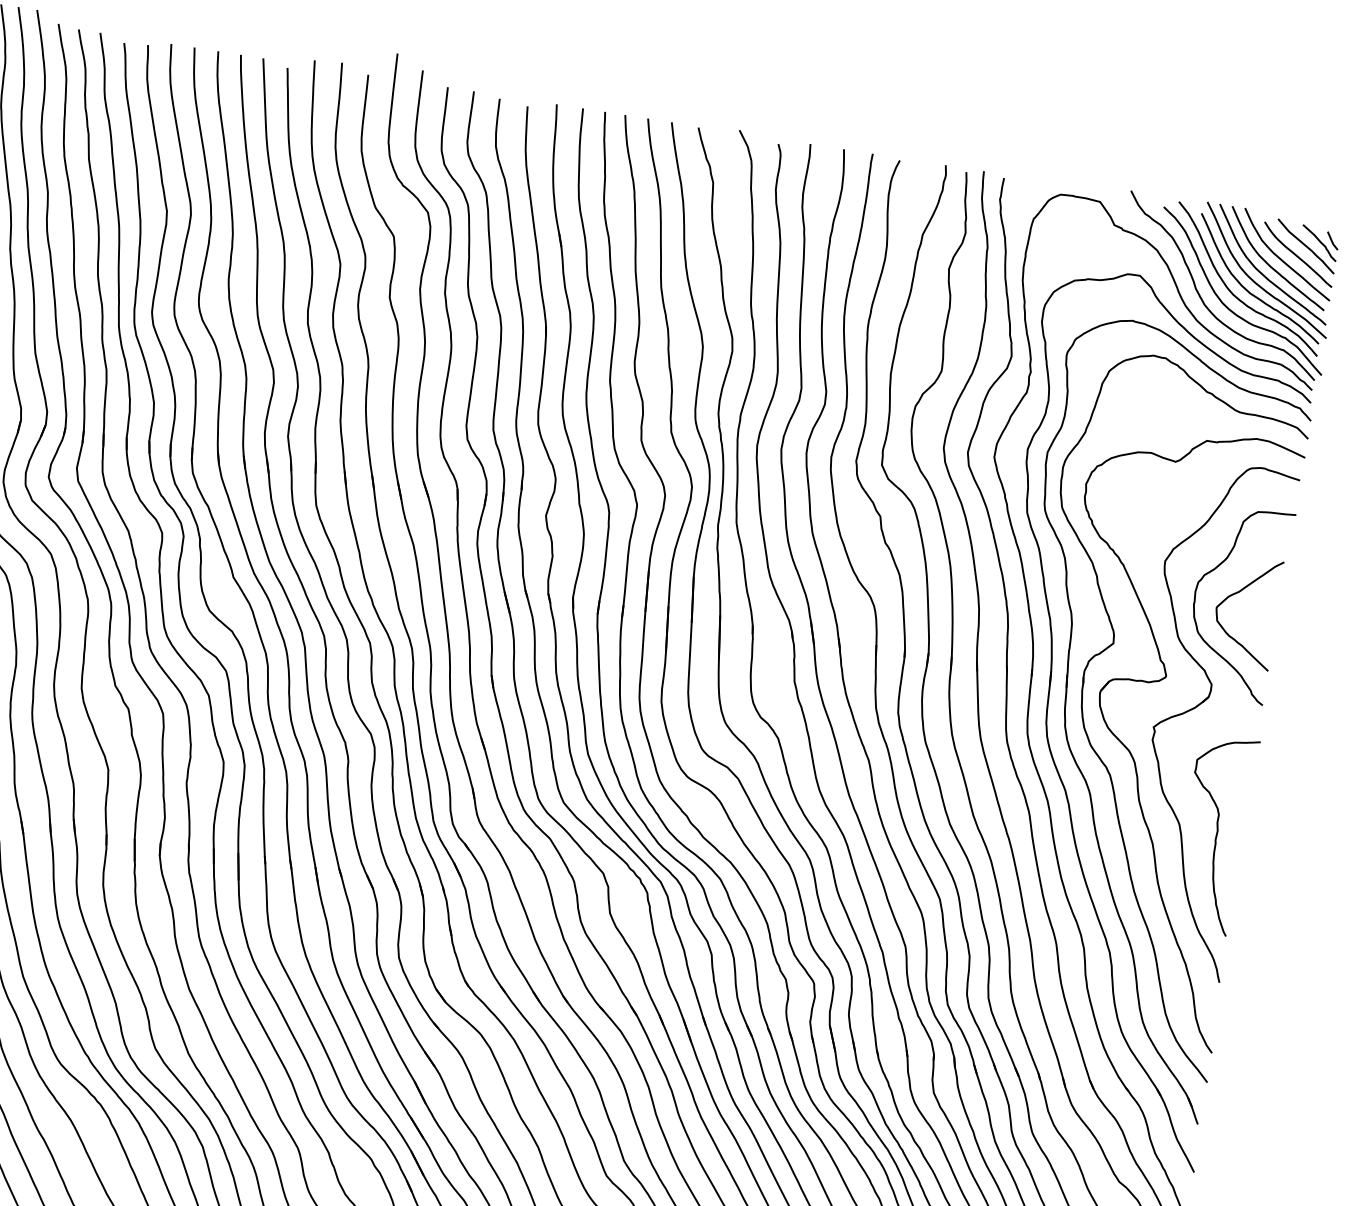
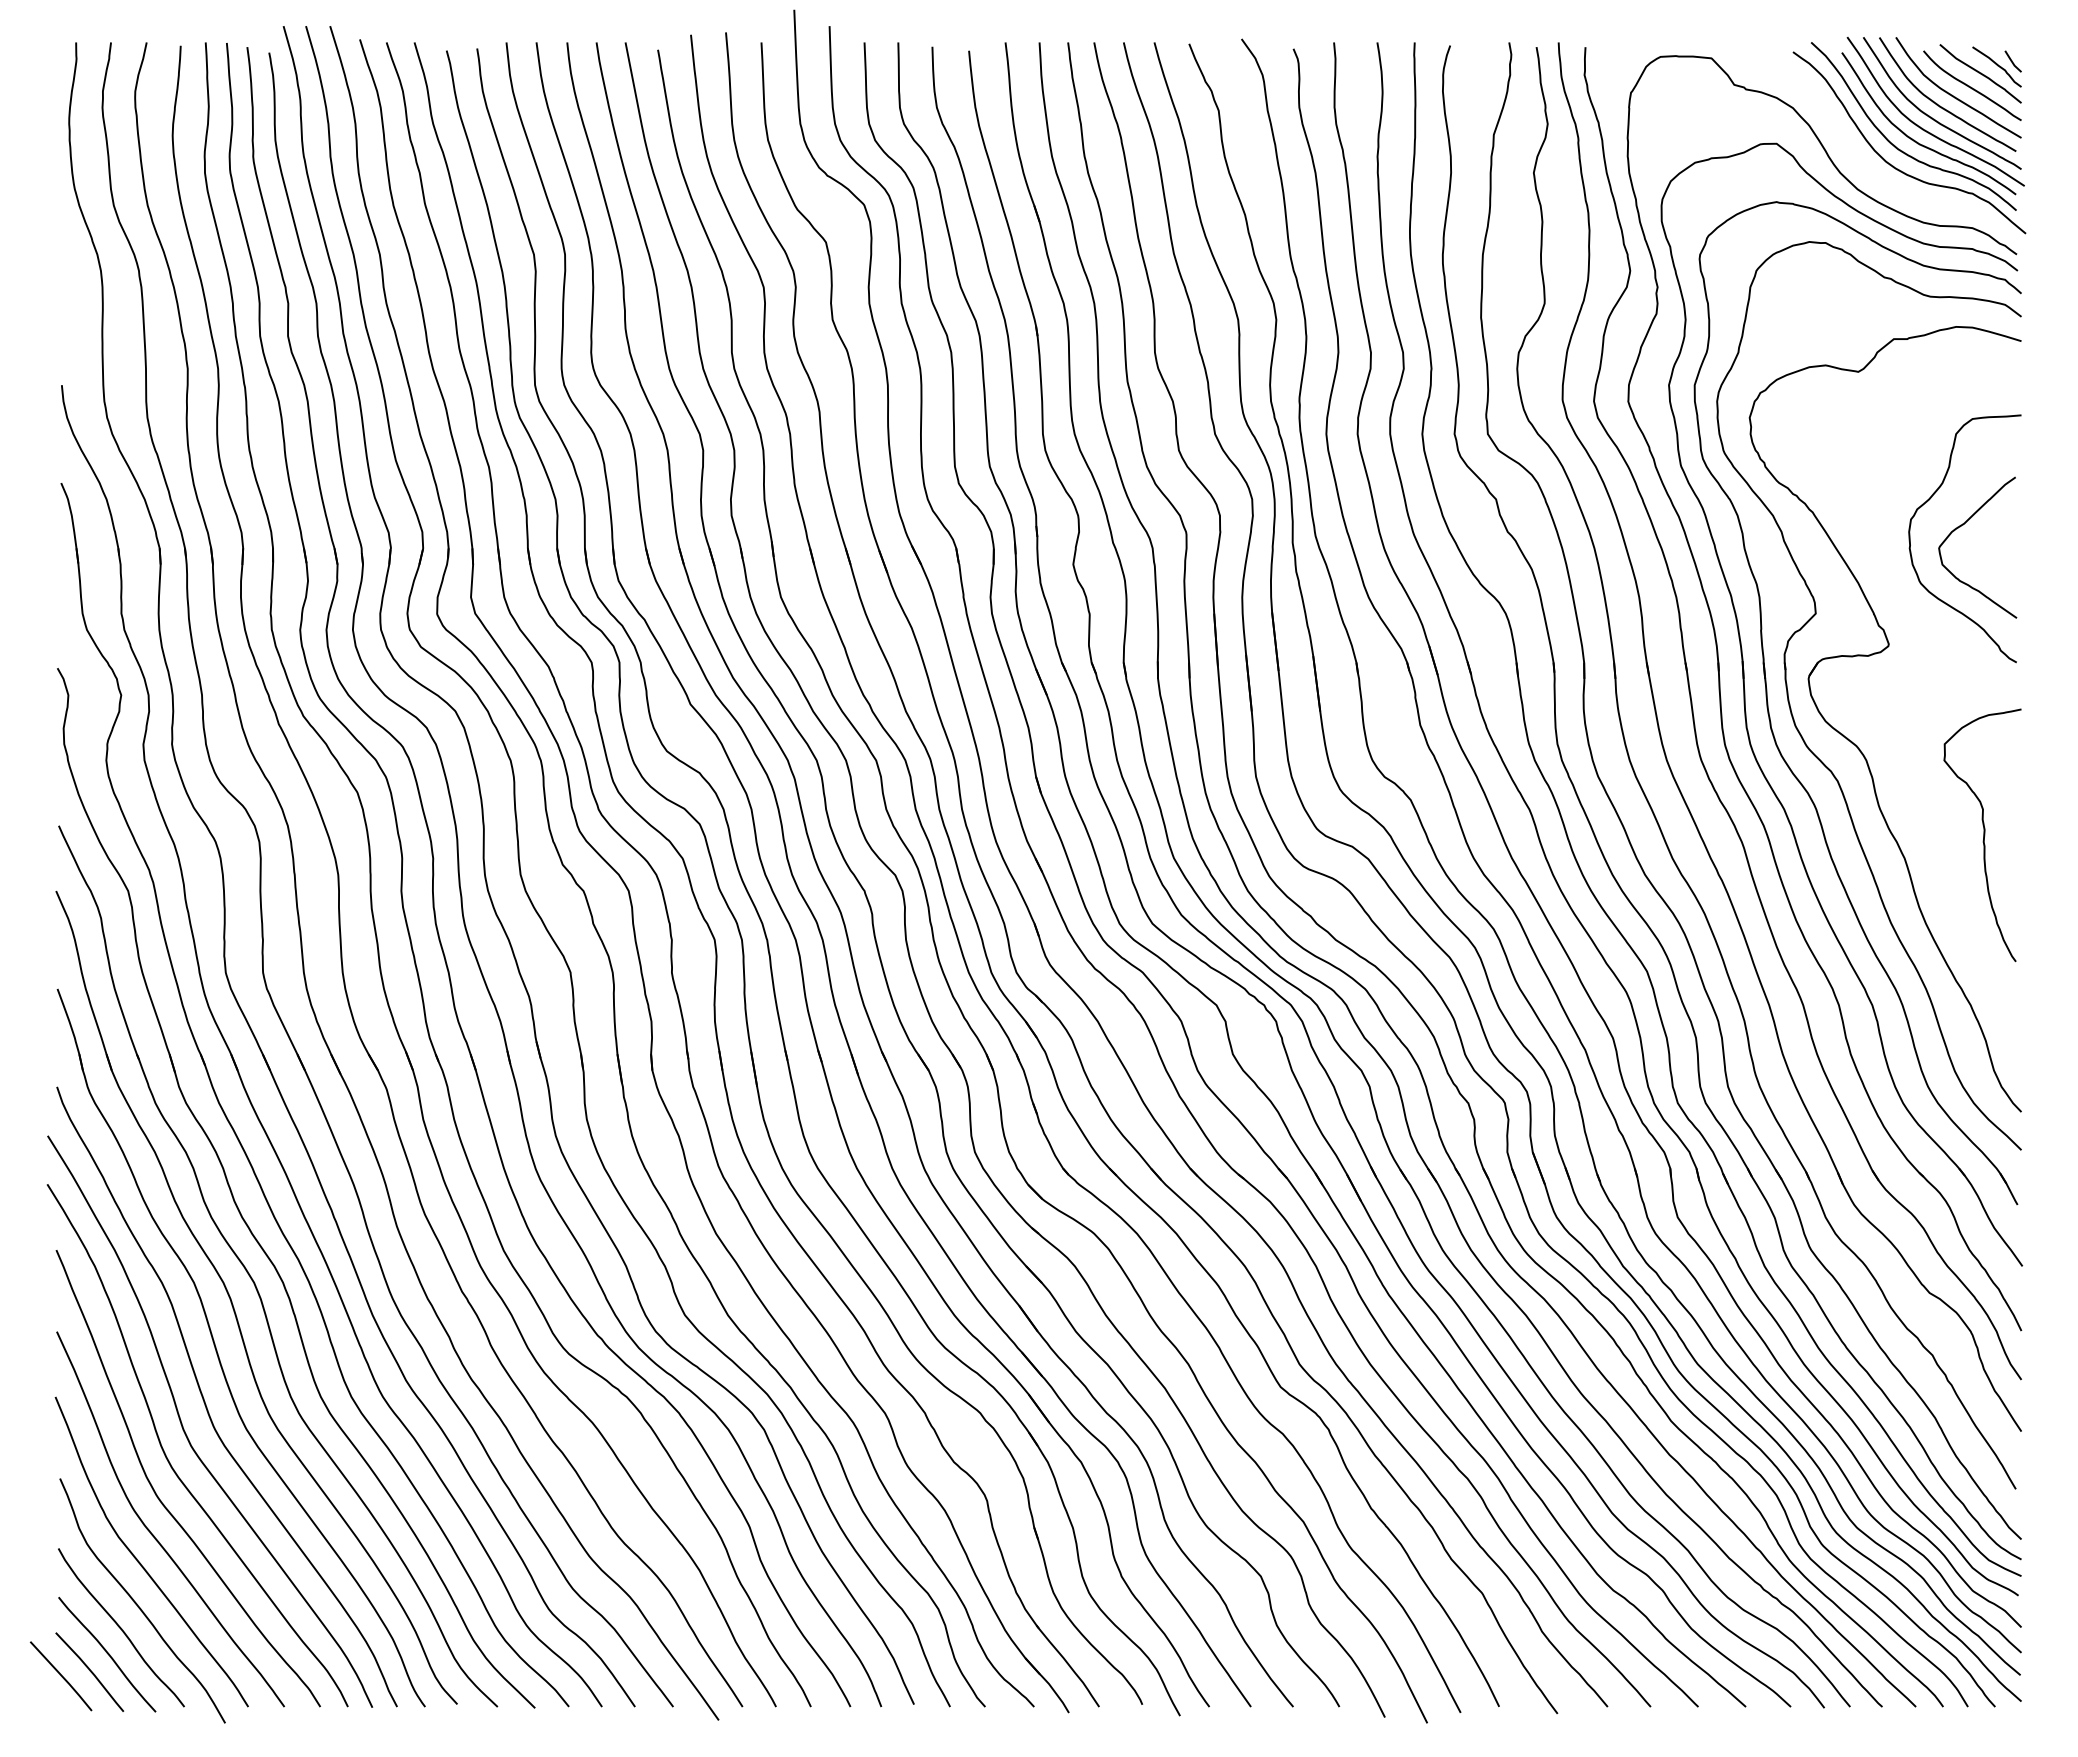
curve: (1201, 297) -> (1858, 158), removed
part: (1194, 709) -> (1931, 680), removed

